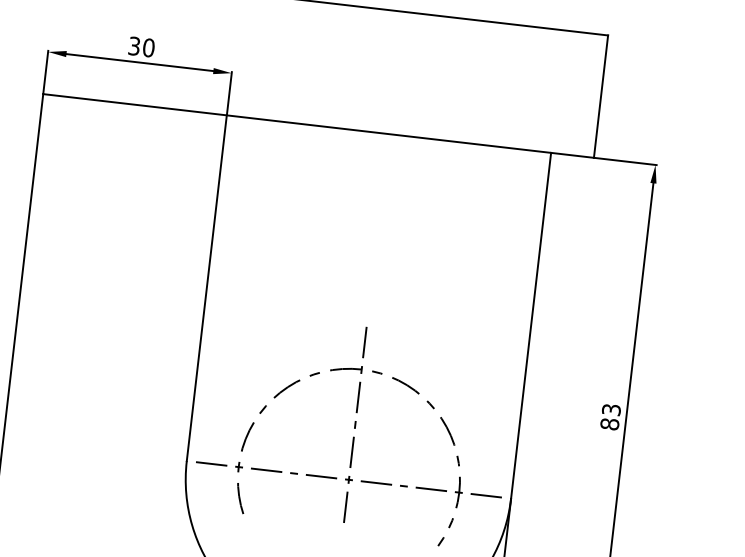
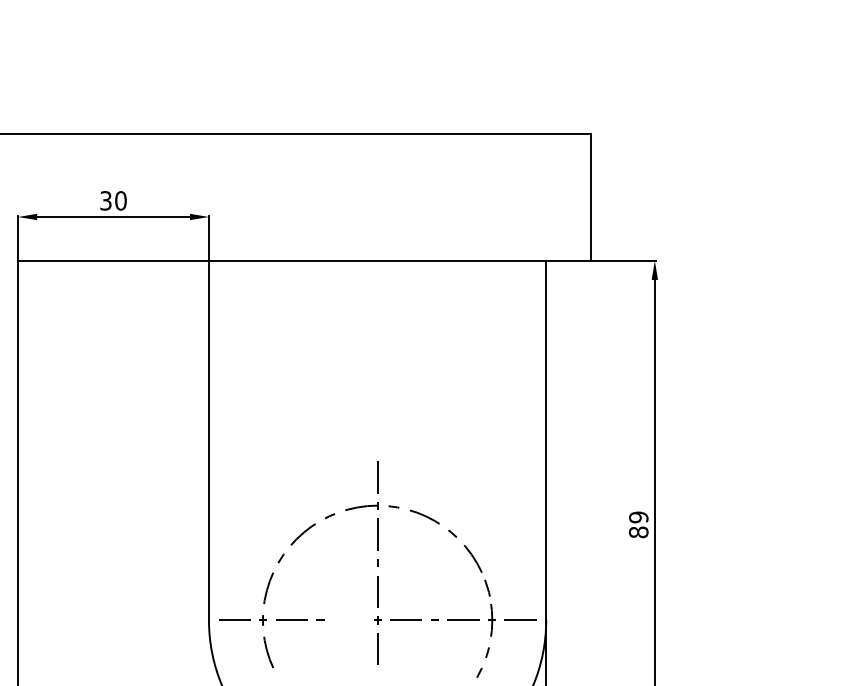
text: (611, 409) -> (638, 517), 83 -> 89
part: (458, 460) -> (487, 587), size x1.6
line: (320, 476) -> (348, 620), removed

